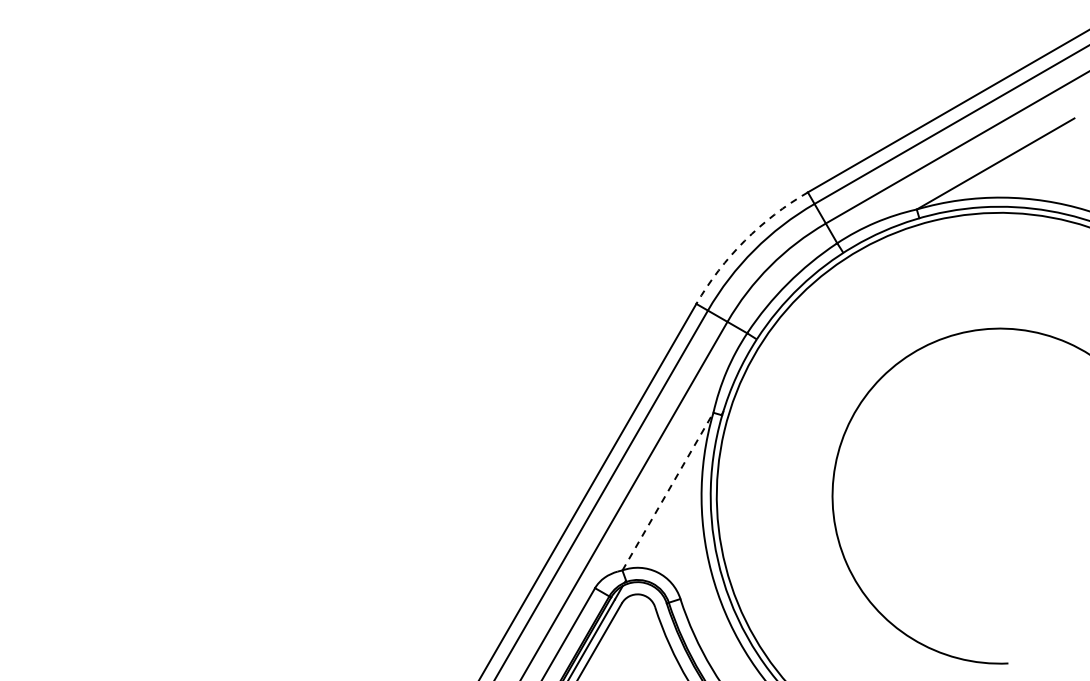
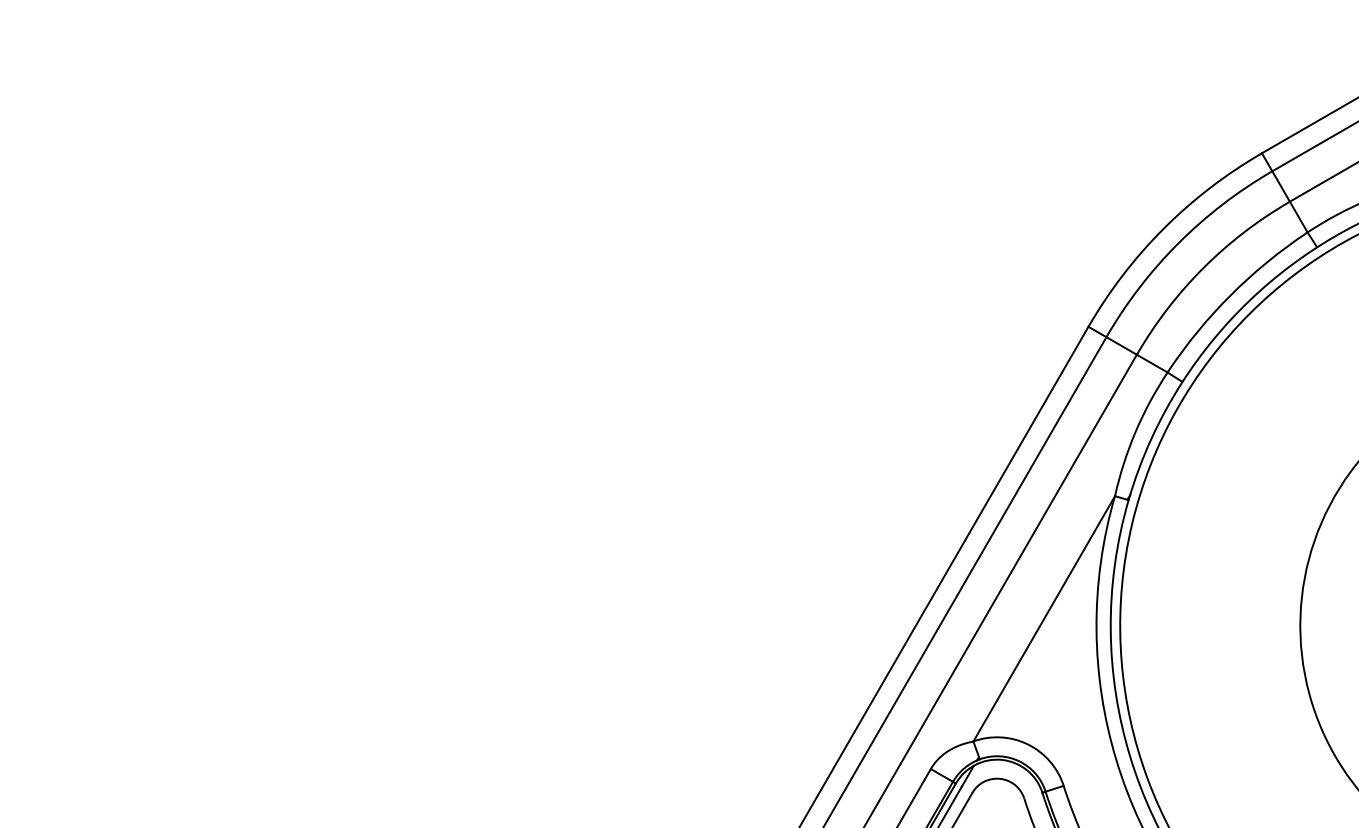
arc: (744, 240) -> (1163, 228), dashed -> solid
line: (668, 491) -> (1045, 618), dashed -> solid

